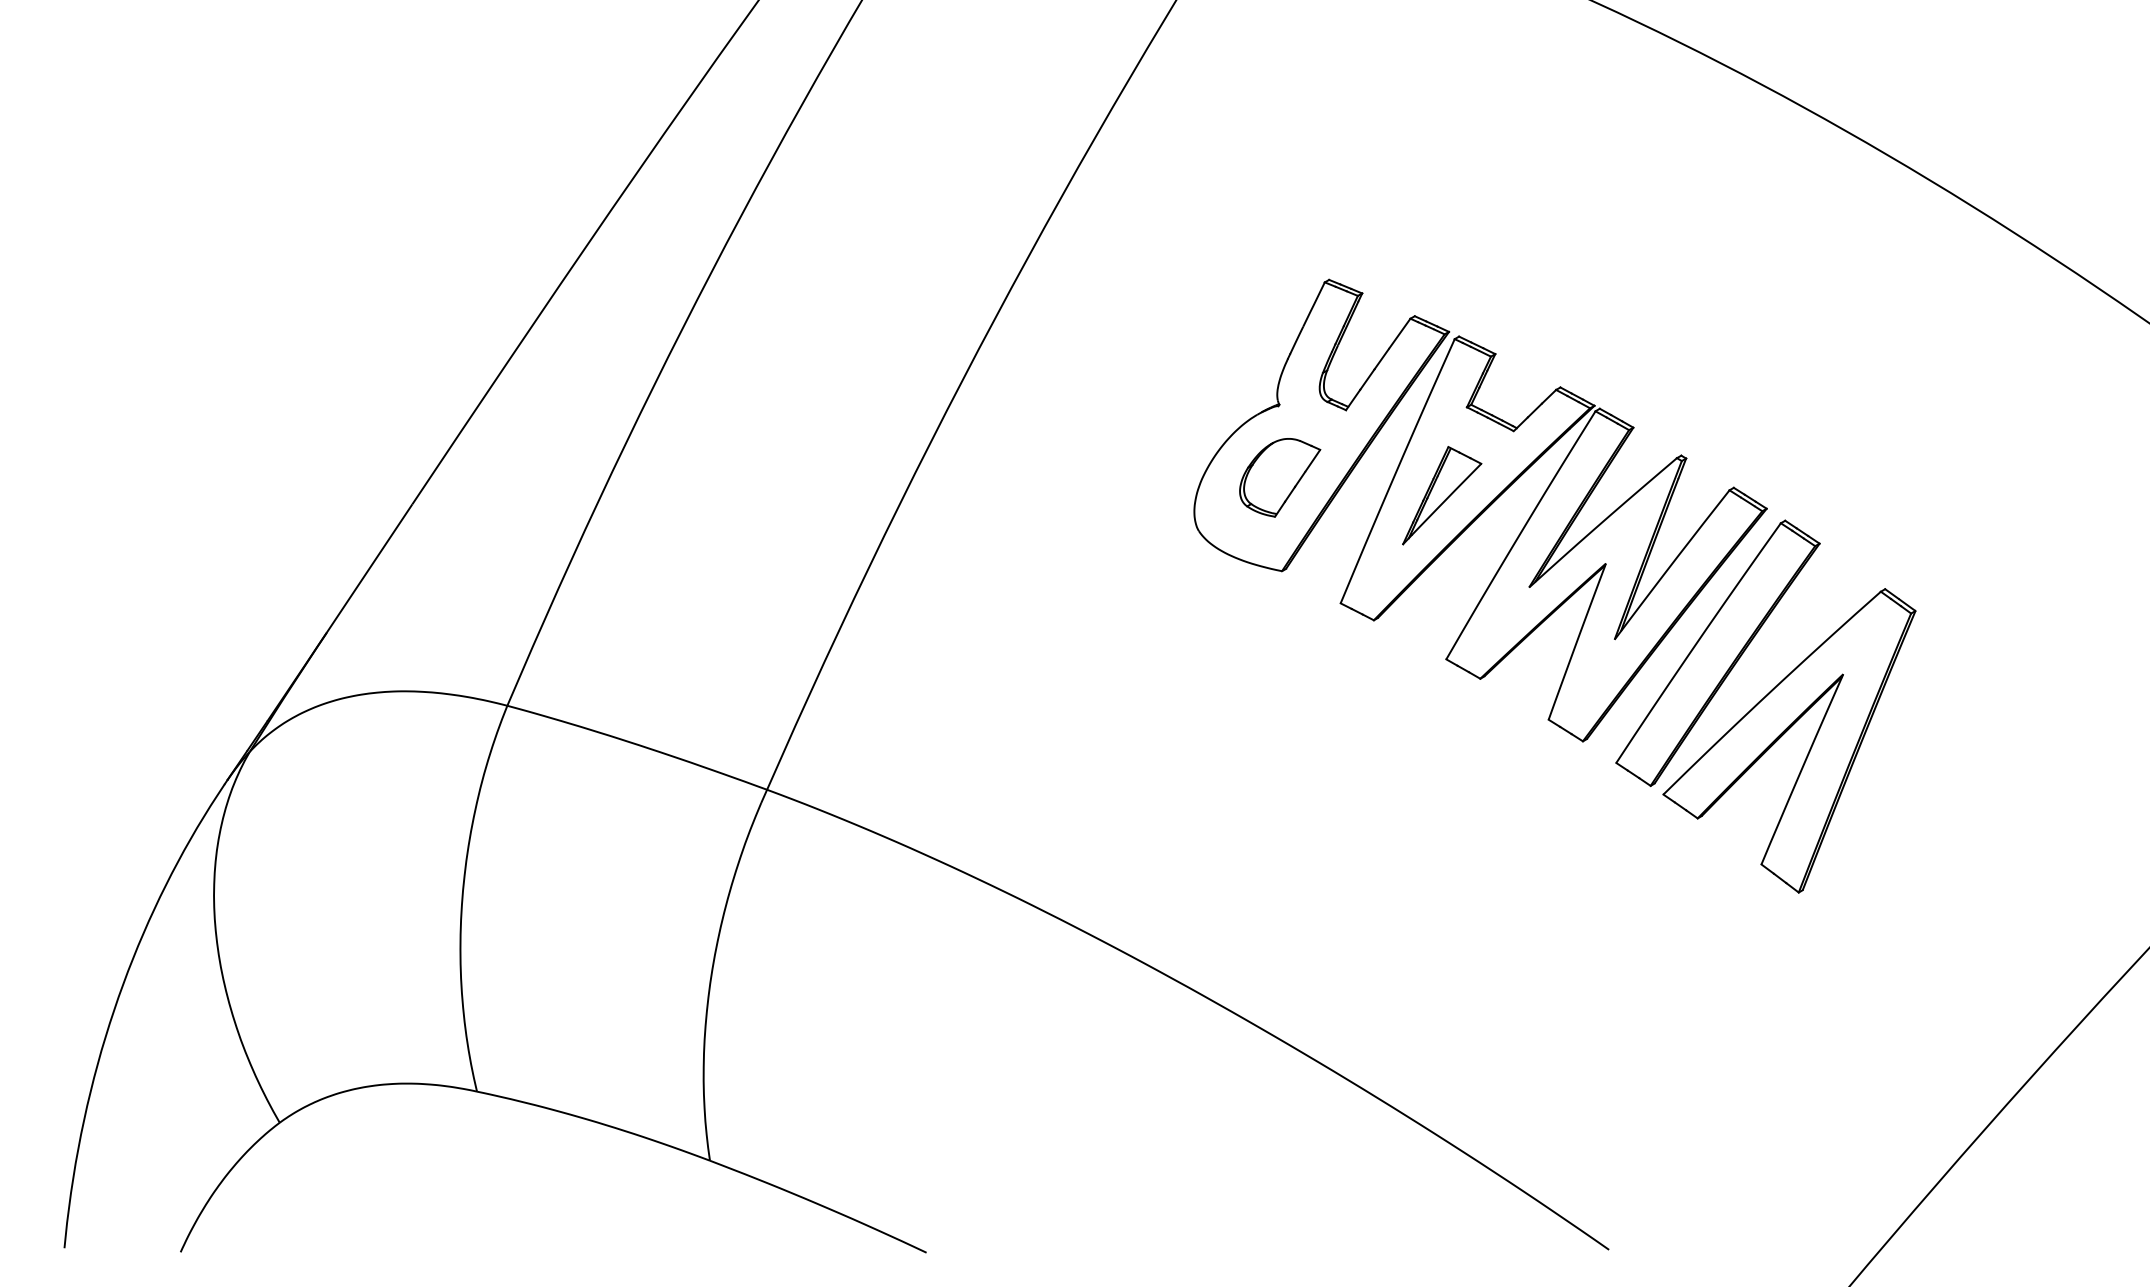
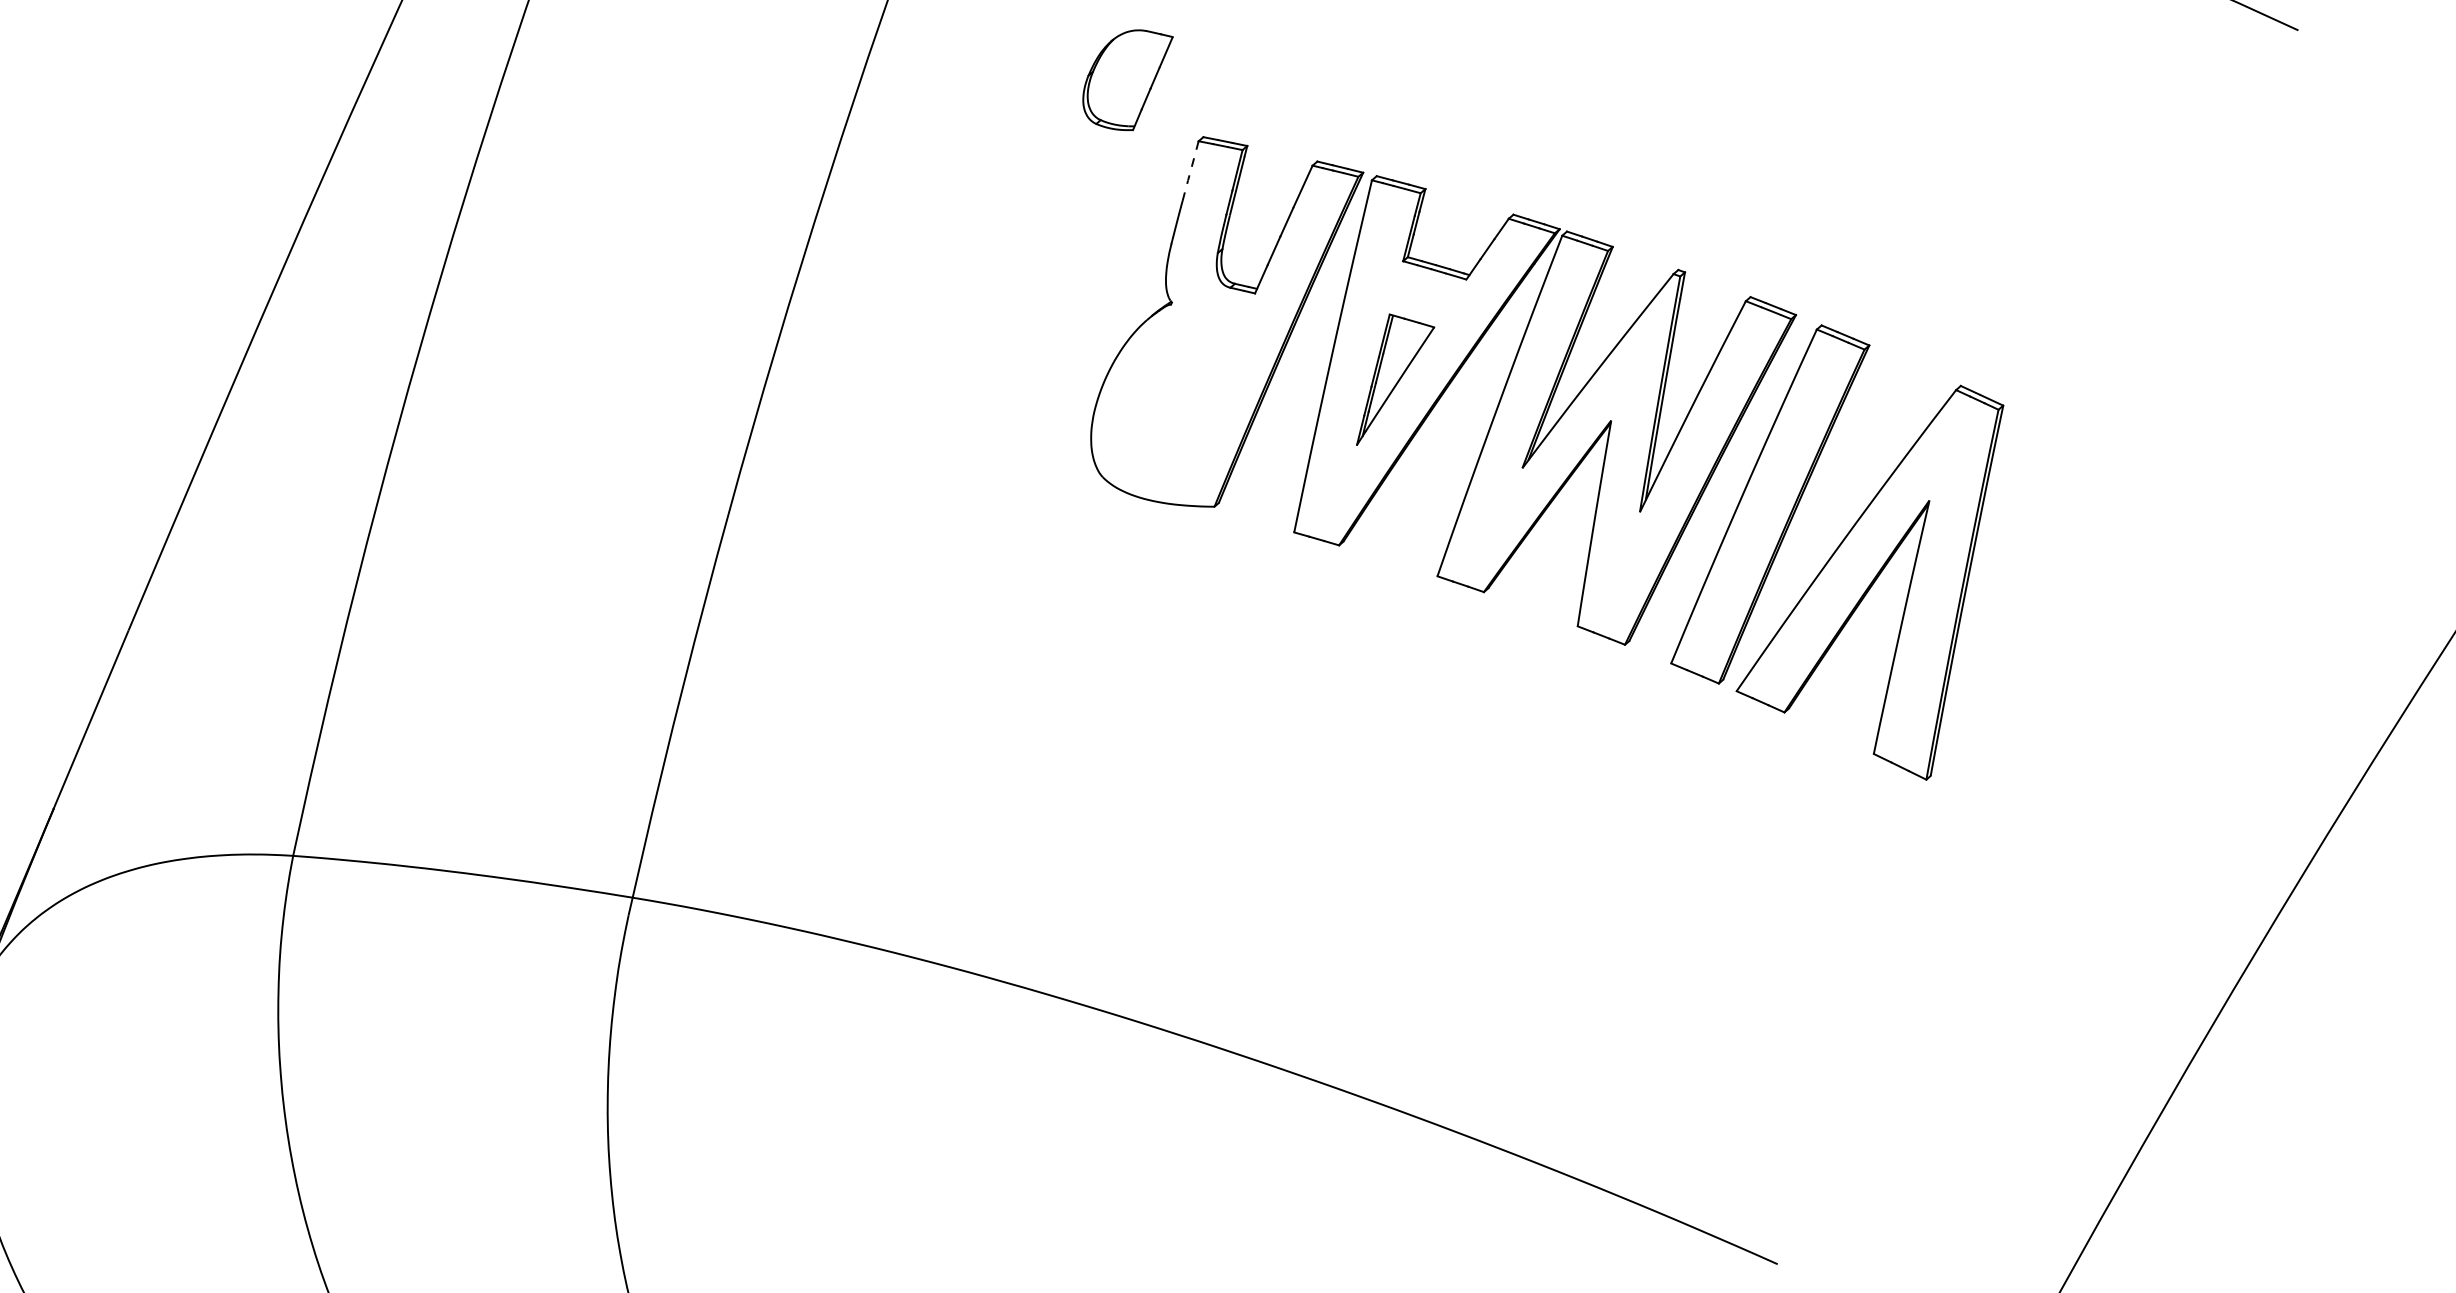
line: (1314, 304) -> (1191, 170), solid -> dashed
part: (1280, 477) -> (1130, 80), moved

